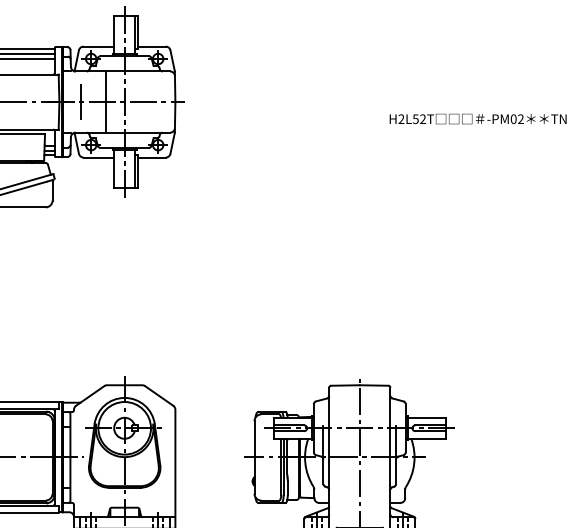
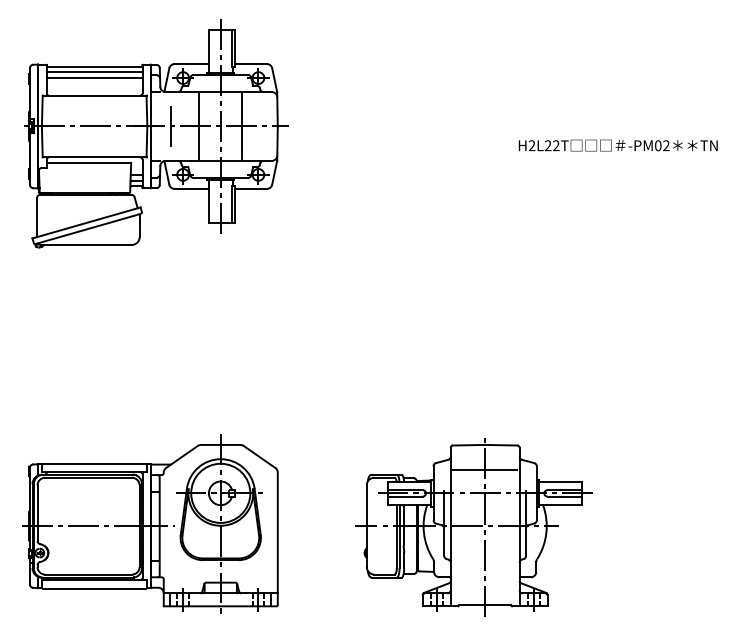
line: (144, 102) -> (242, 126), added
text: (415, 118) -> (547, 145), H2L52T -> H2L22T
line: (360, 407) -> (485, 469), added

